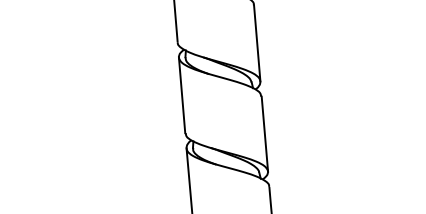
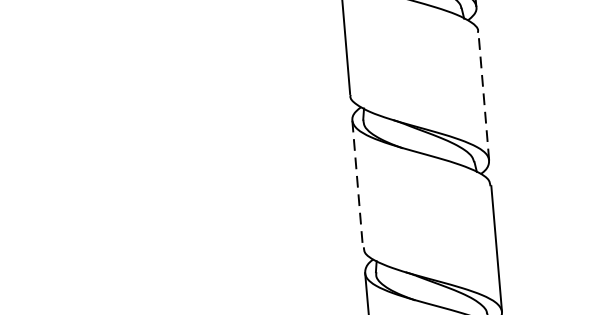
line: (257, 42) -> (484, 95), solid -> dashed
line: (182, 95) -> (358, 184), solid -> dashed

